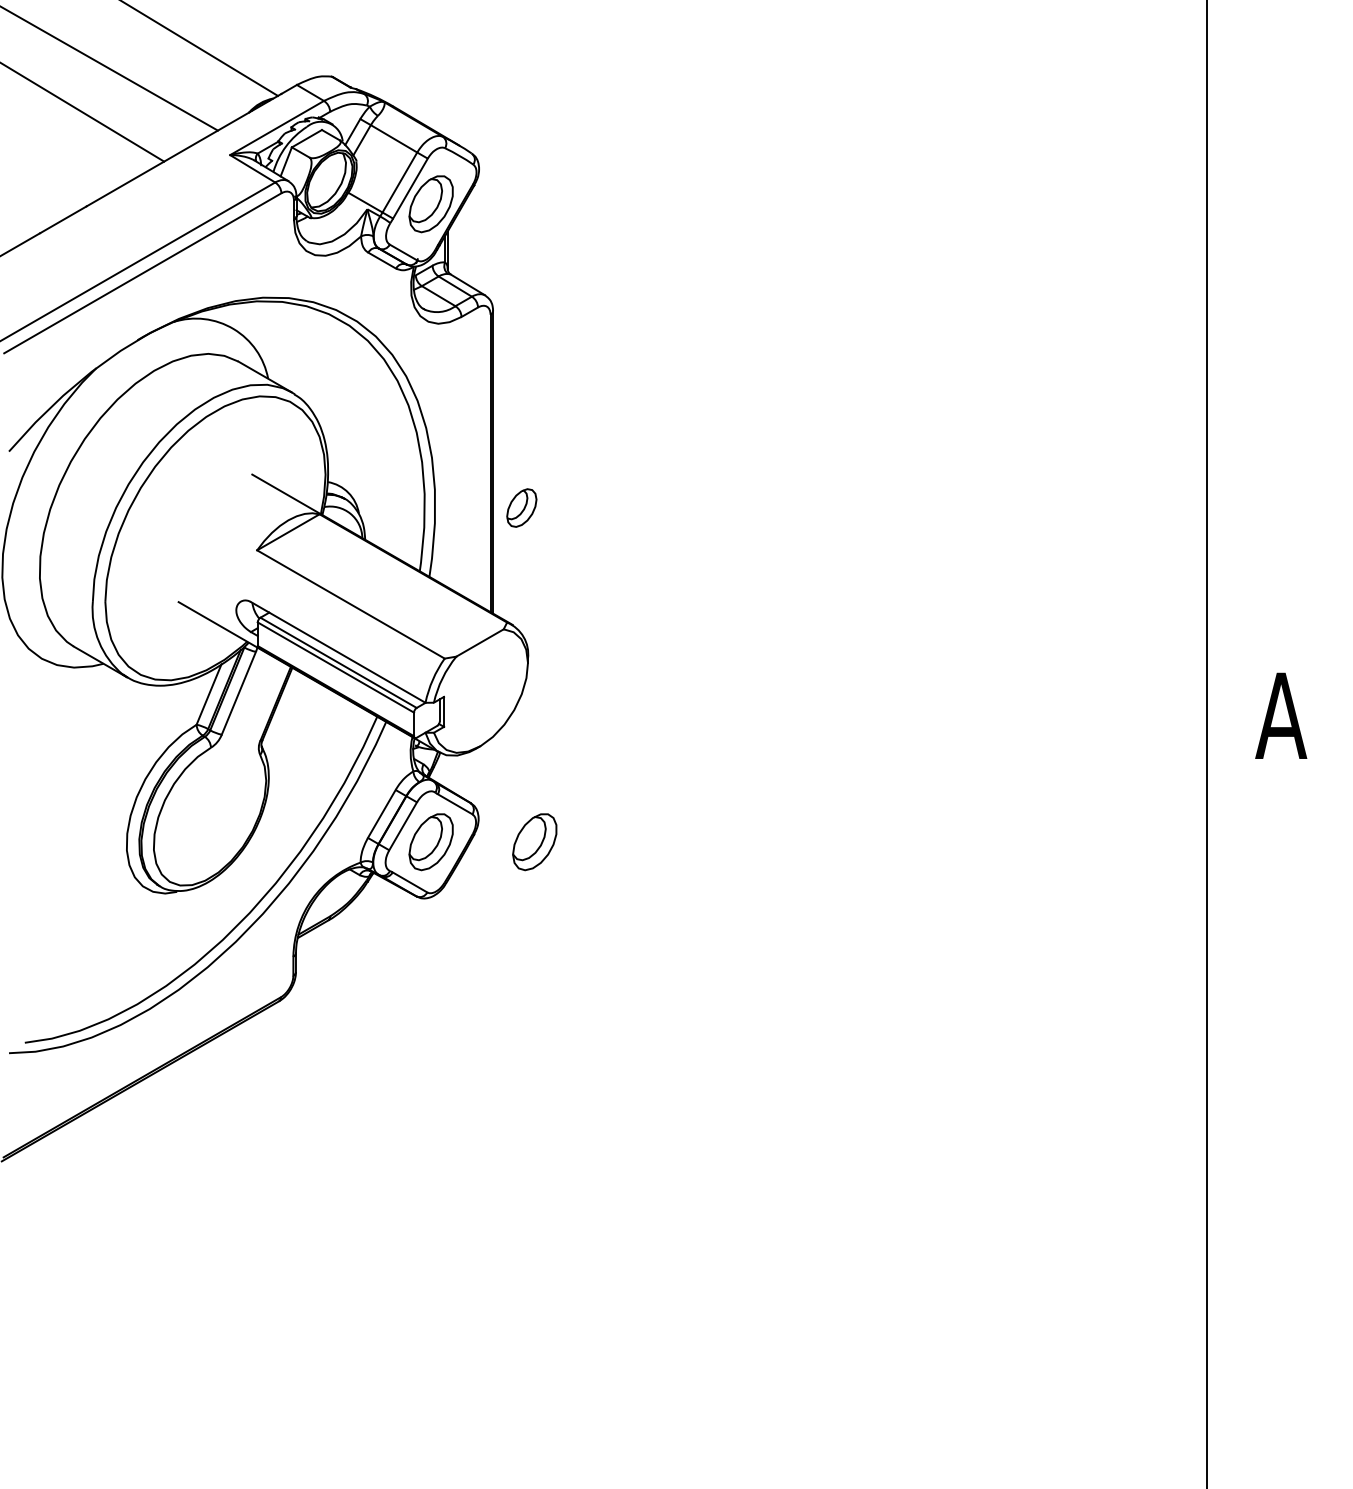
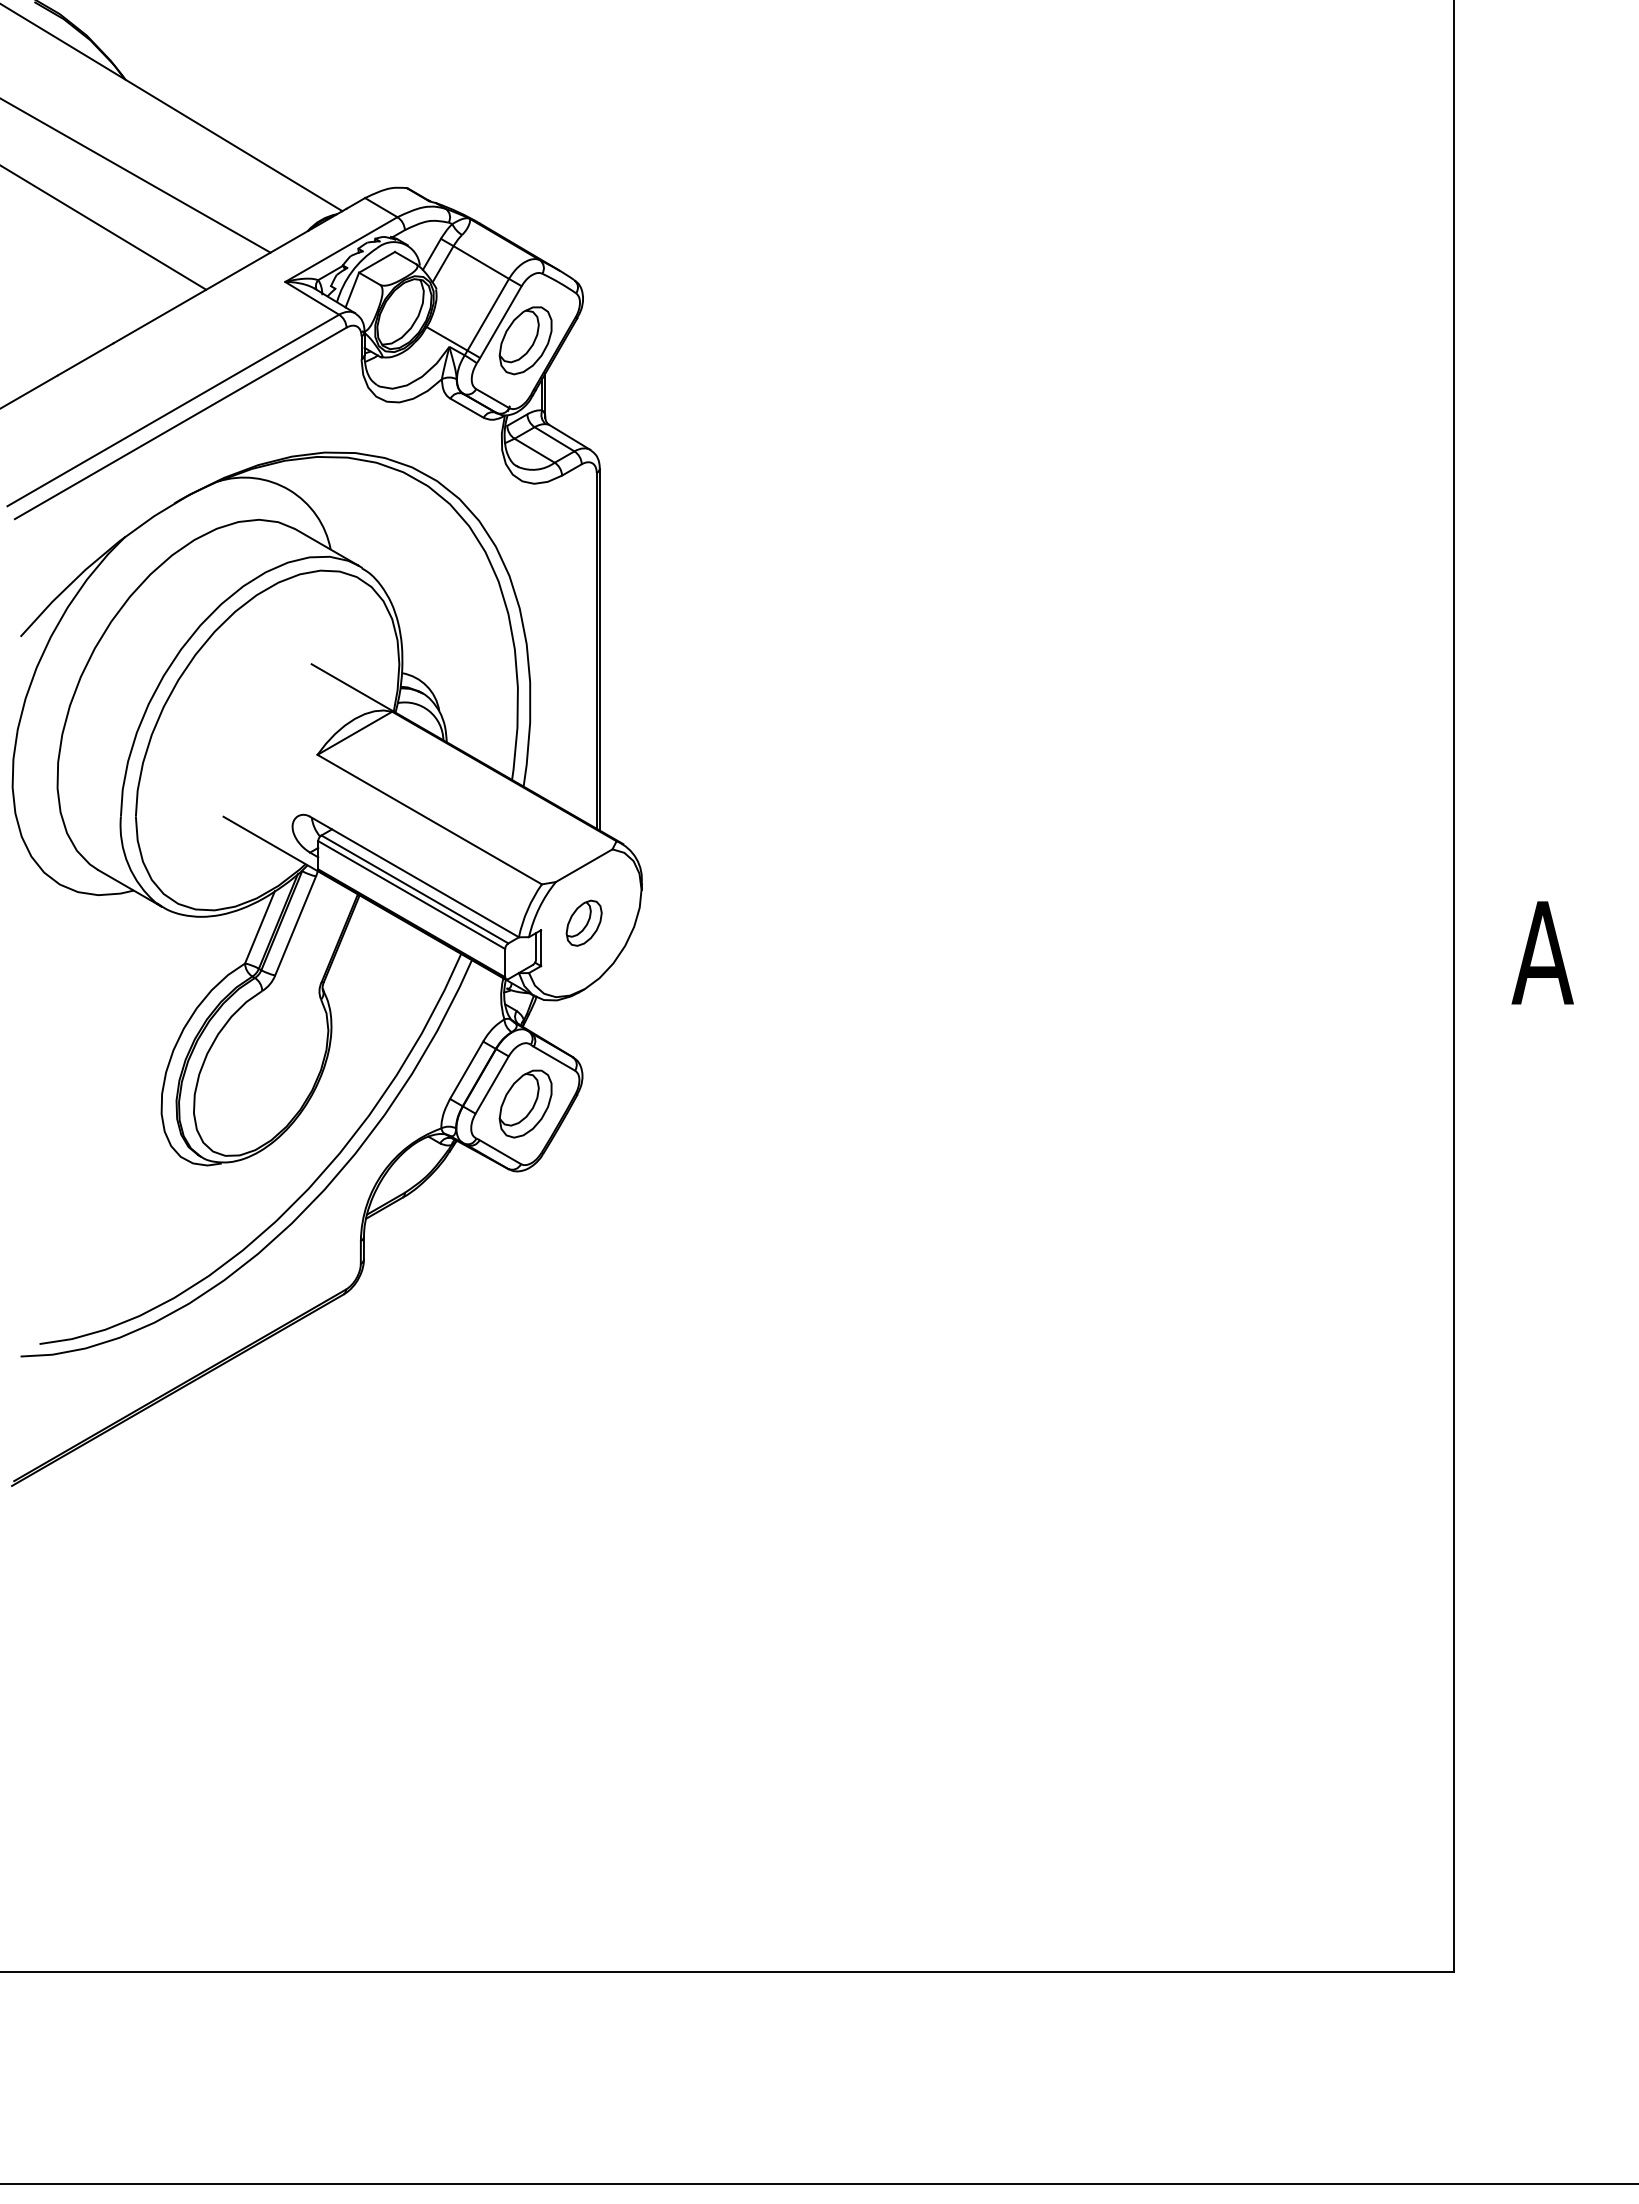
part: (521, 507) -> (583, 922), moved
part: (534, 841) -> (649, 1103), removed

